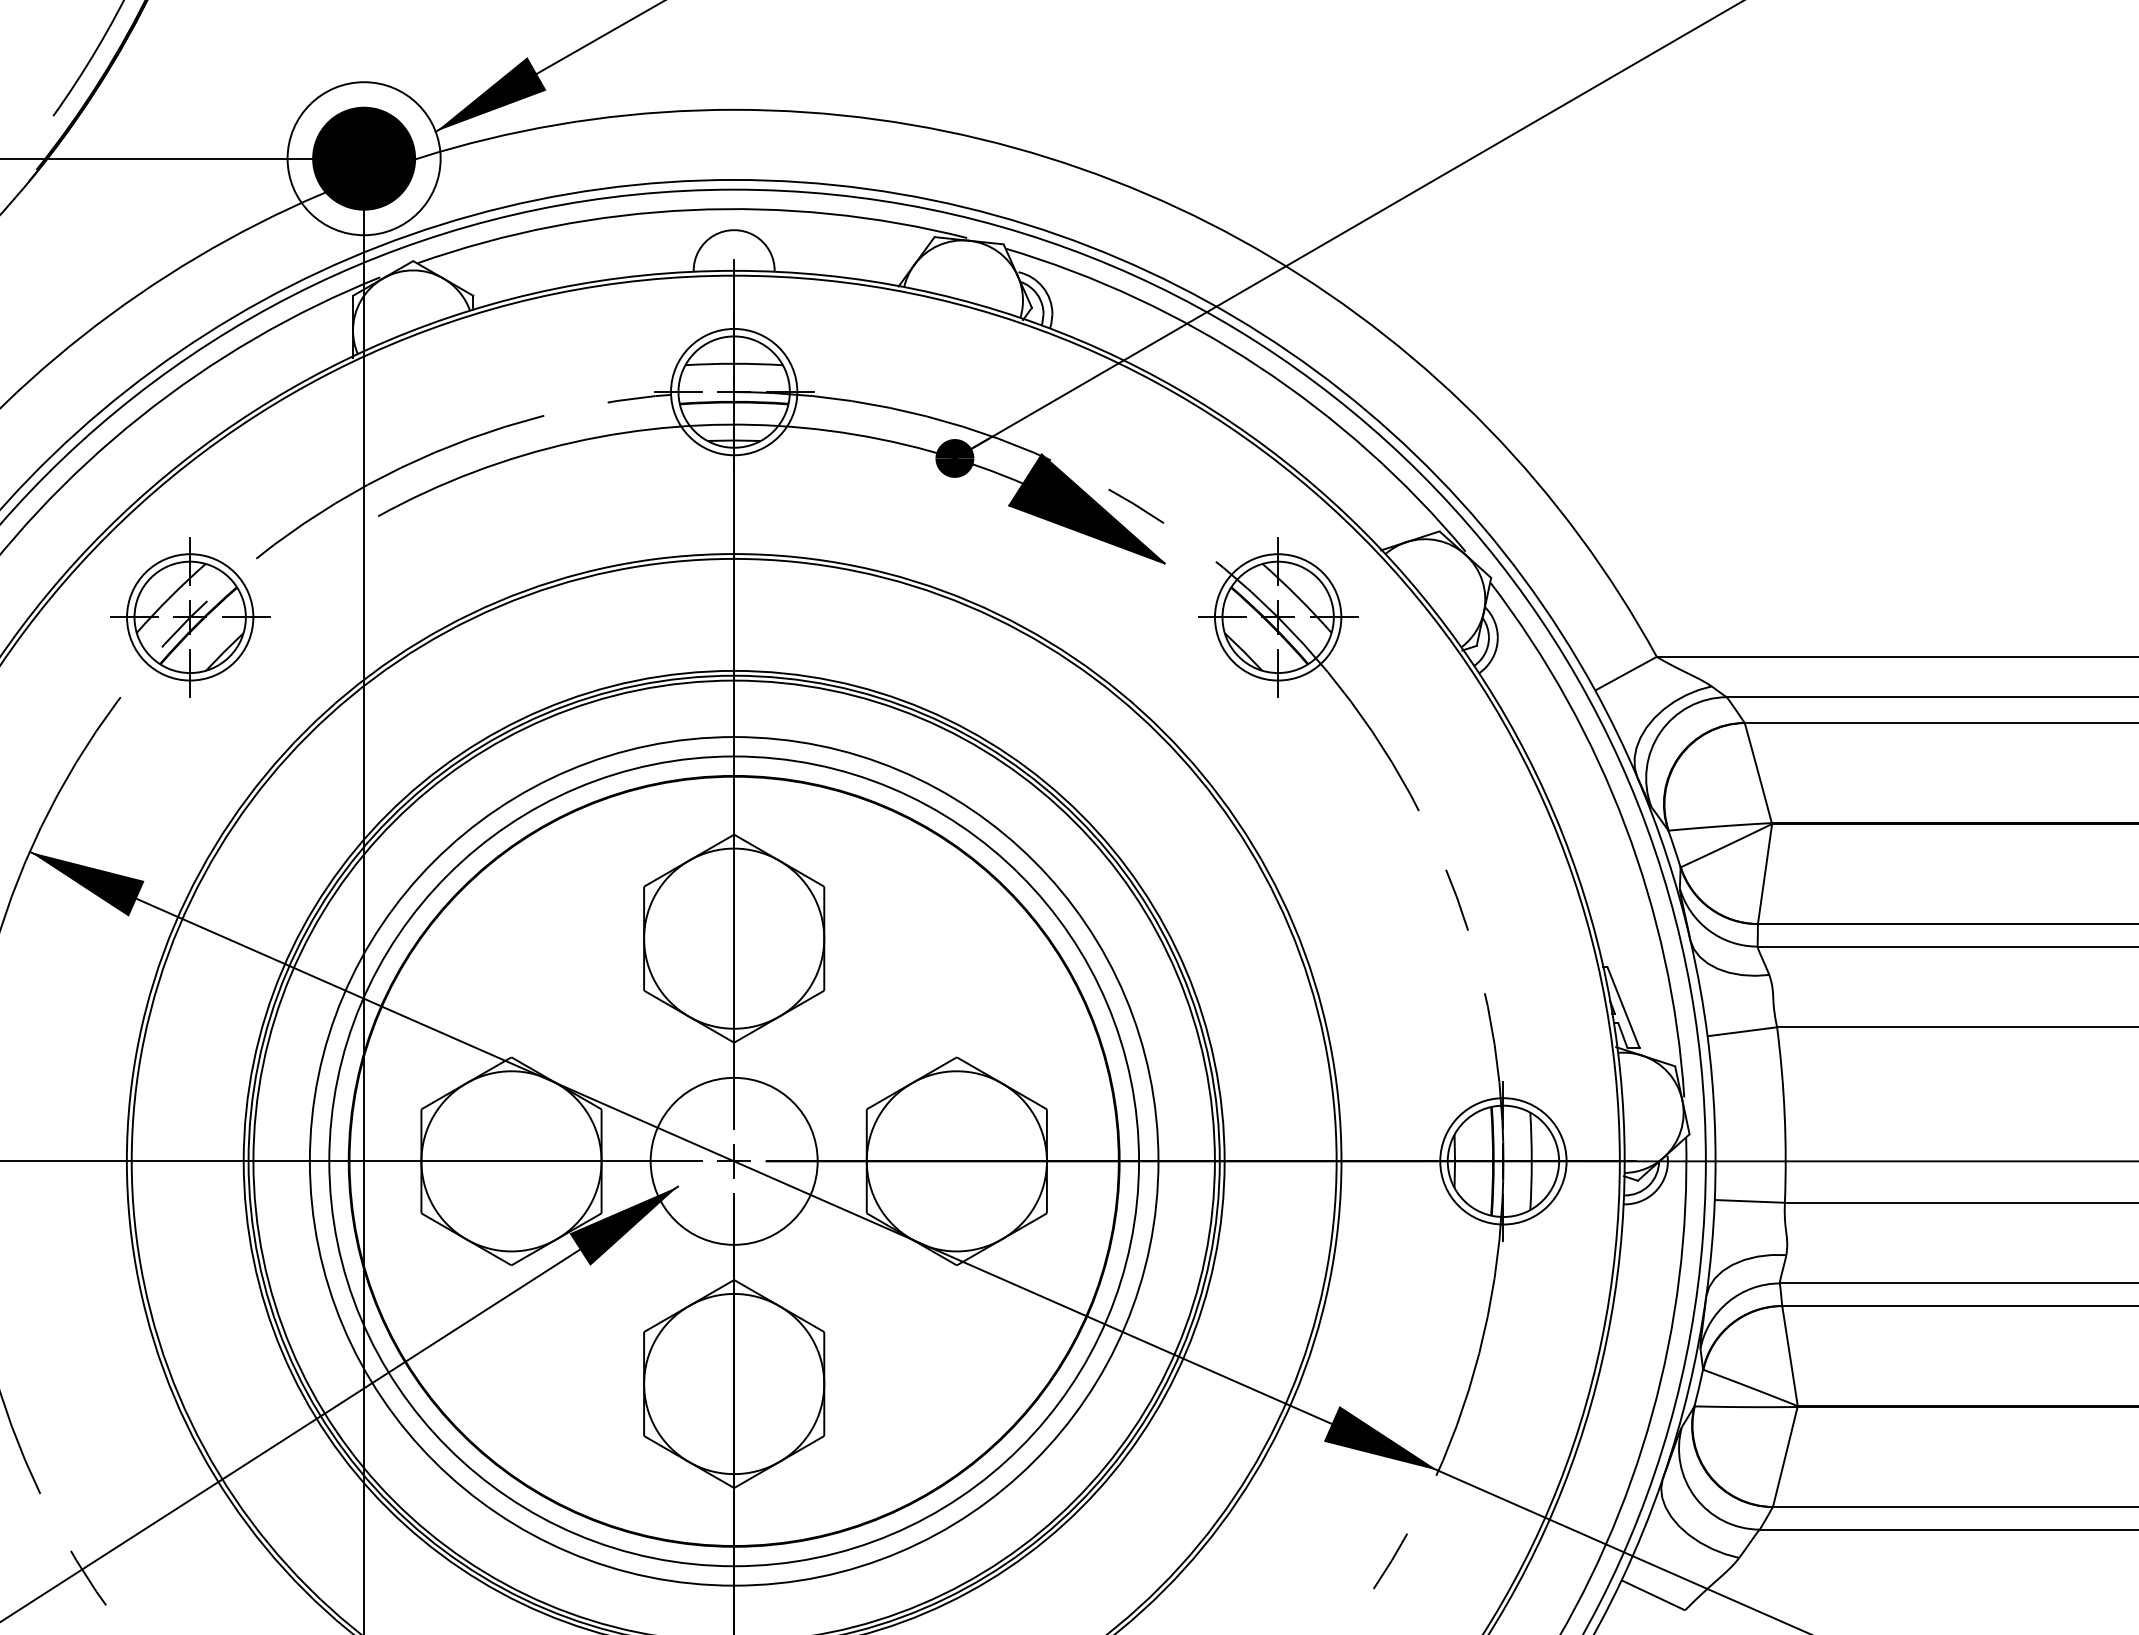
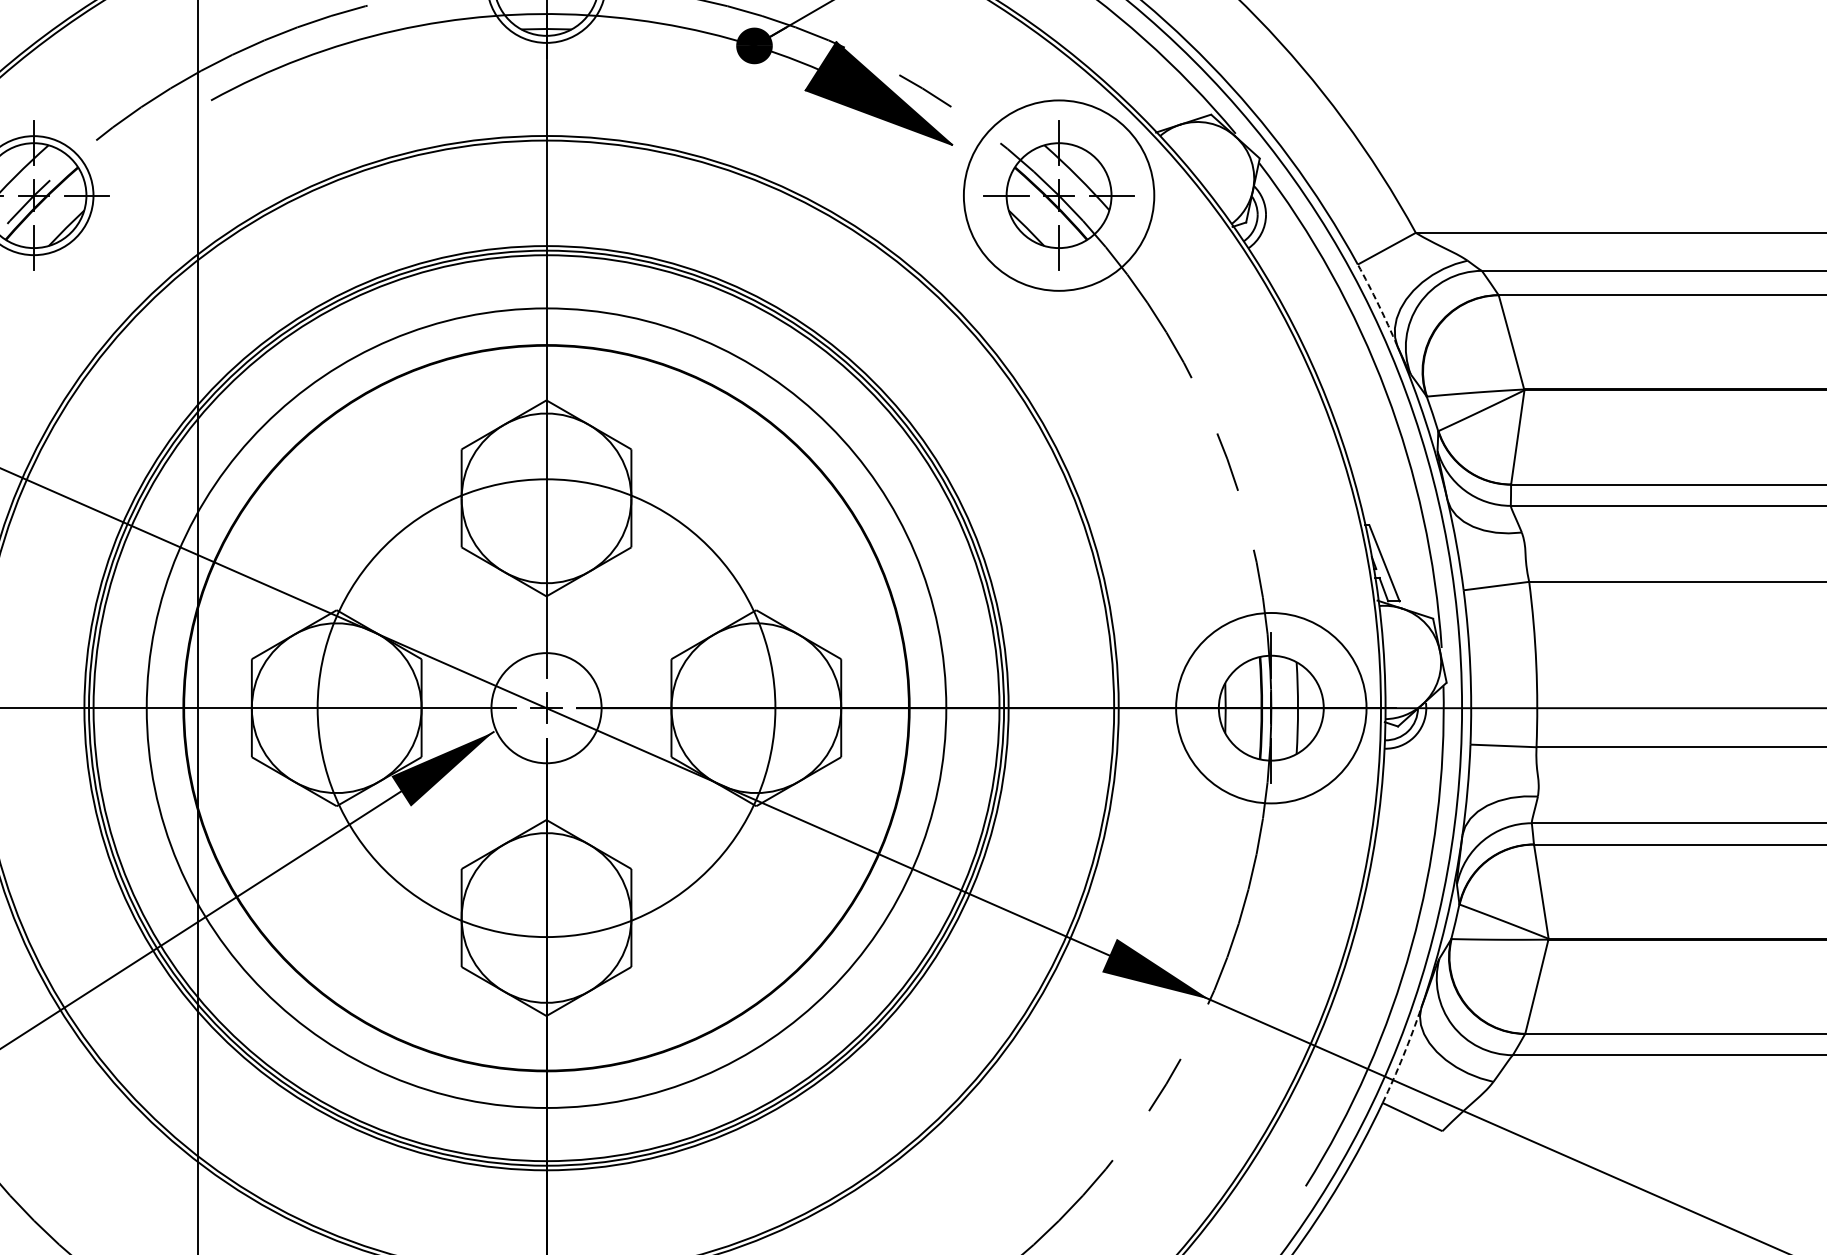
circle: (1278, 617) -> (1059, 195), size x1.6
arc: (1617, 733) -> (1378, 305), solid -> dashed
circle: (733, 1160) -> (545, 707), size x0.7
circle: (734, 1161) -> (546, 708), size x0.6
circle: (1503, 1161) -> (1271, 708), size x1.6
arc: (1643, 1530) -> (1403, 1056), solid -> dashed

